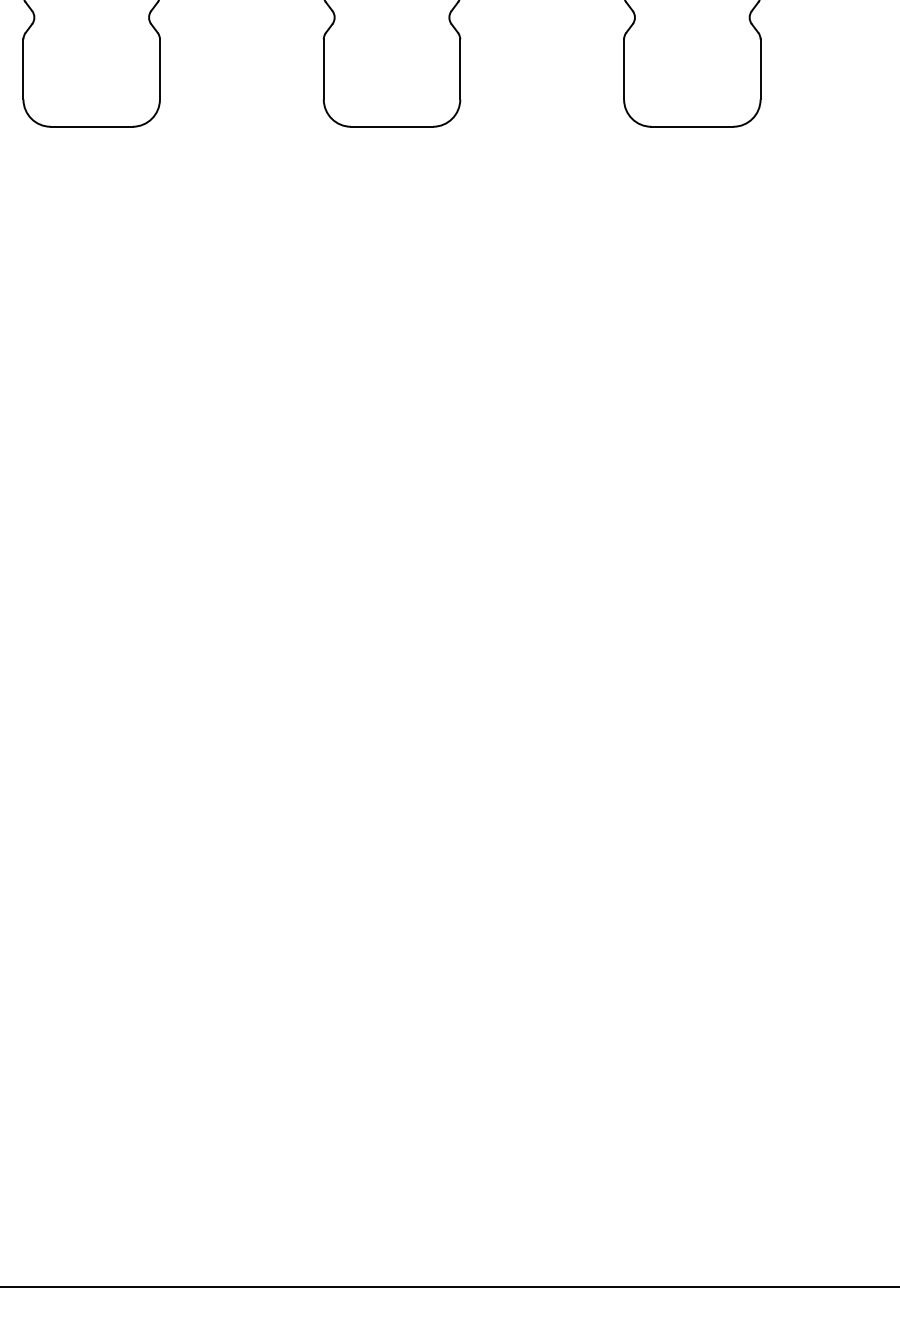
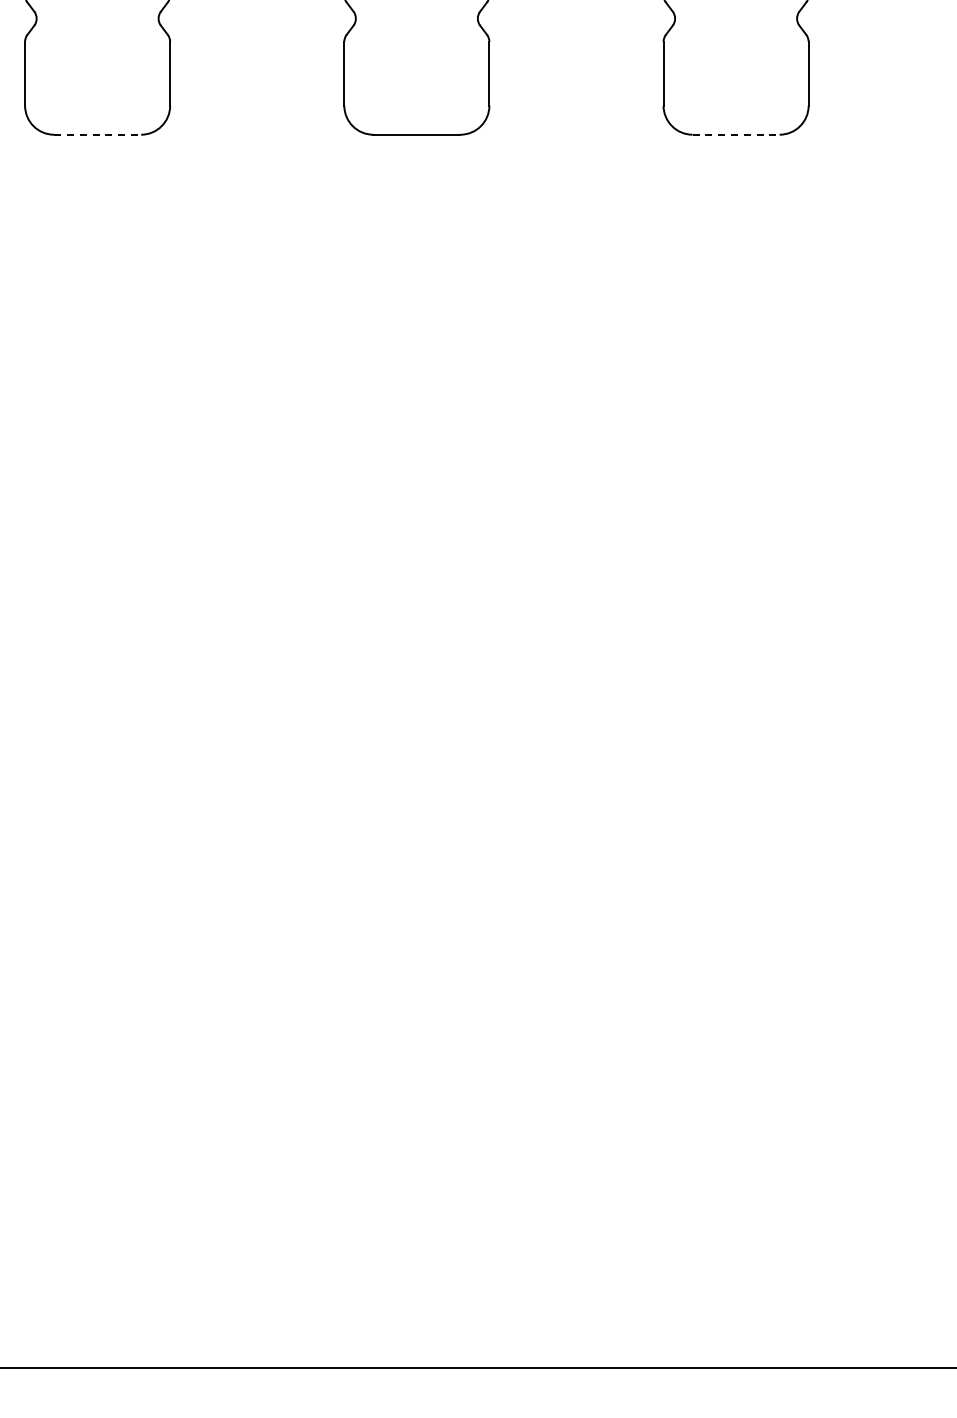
line: (91, 126) -> (97, 134), solid -> dashed
line: (692, 126) -> (736, 134), solid -> dashed

